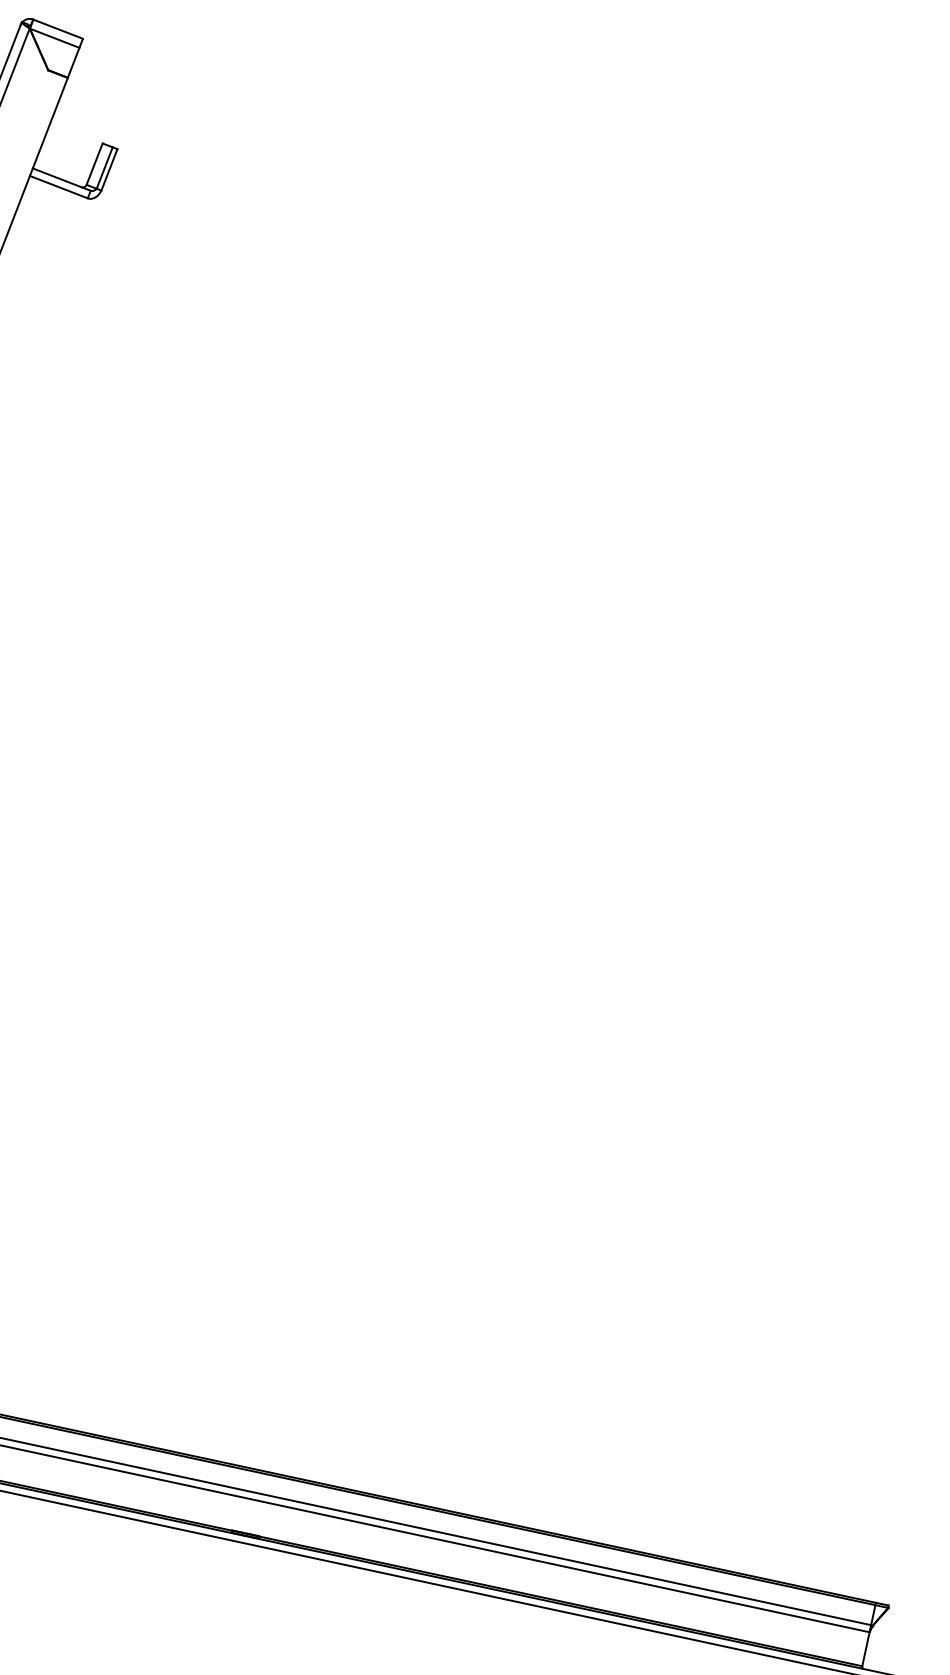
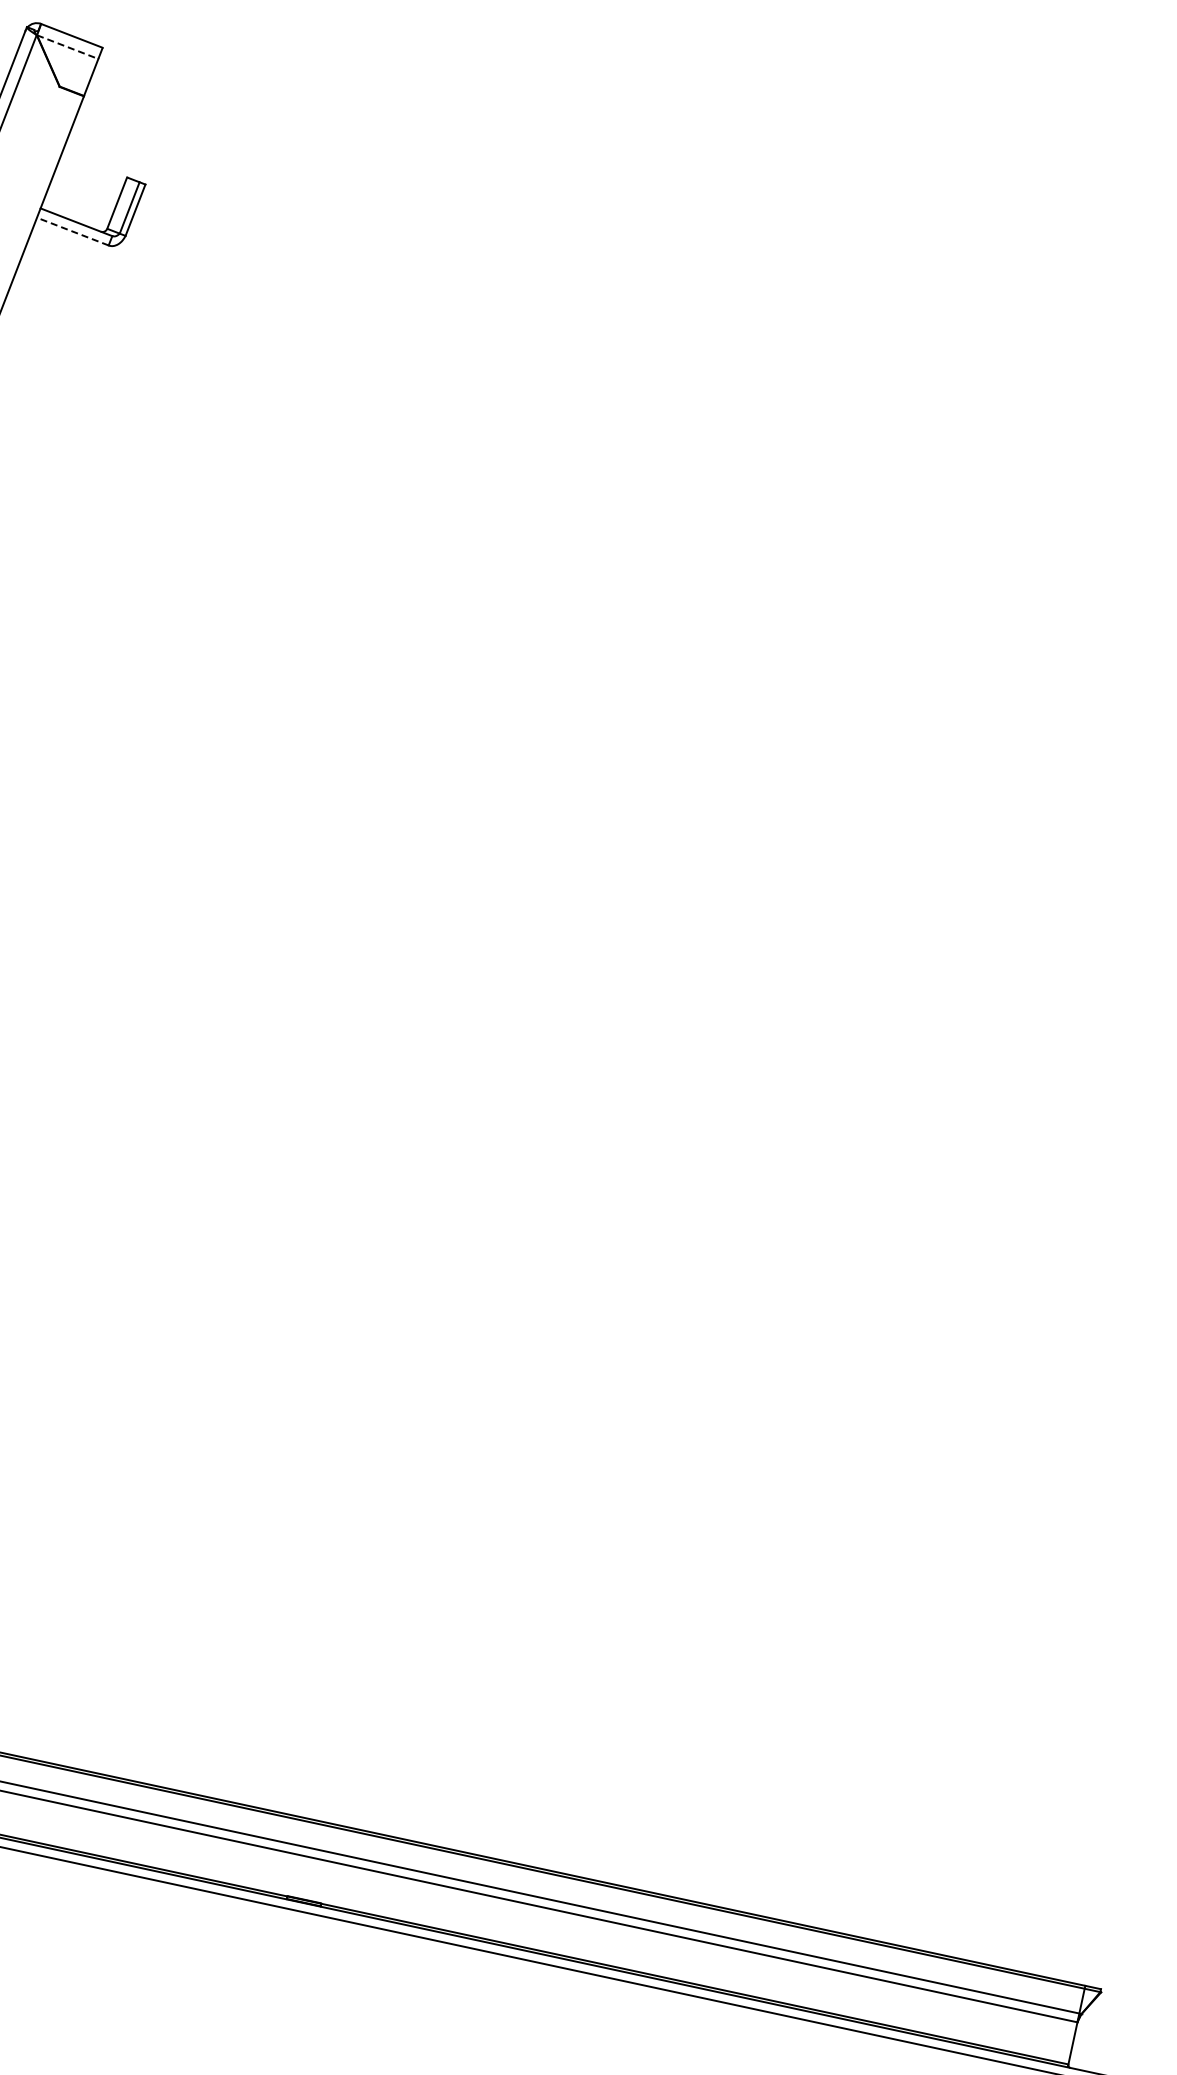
line: (54, 38) -> (67, 47), solid -> dashed
line: (58, 187) -> (72, 231), solid -> dashed

